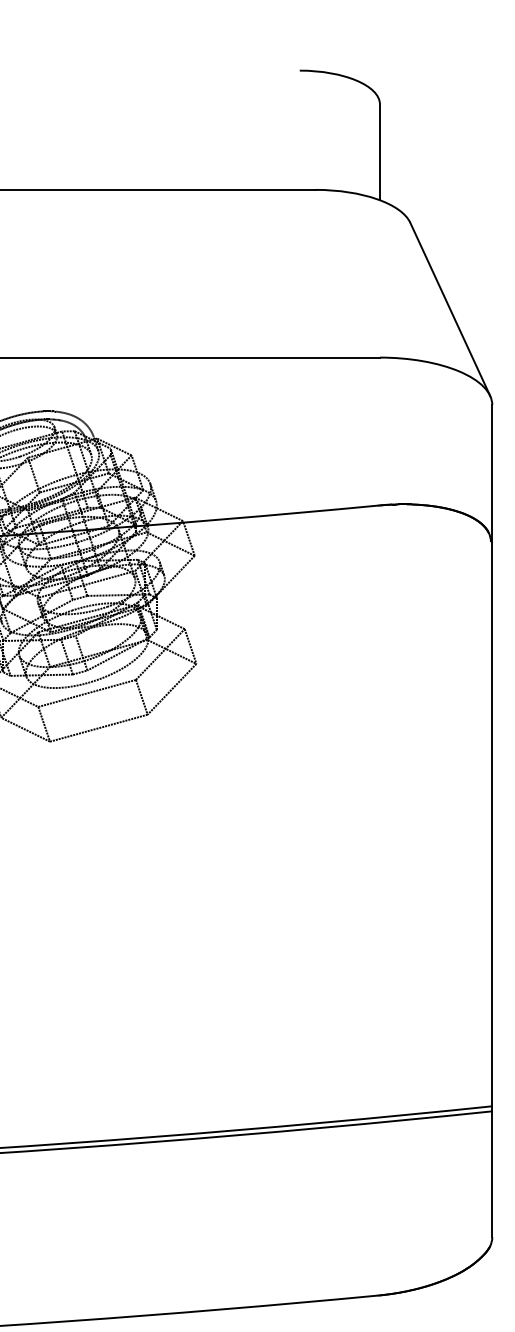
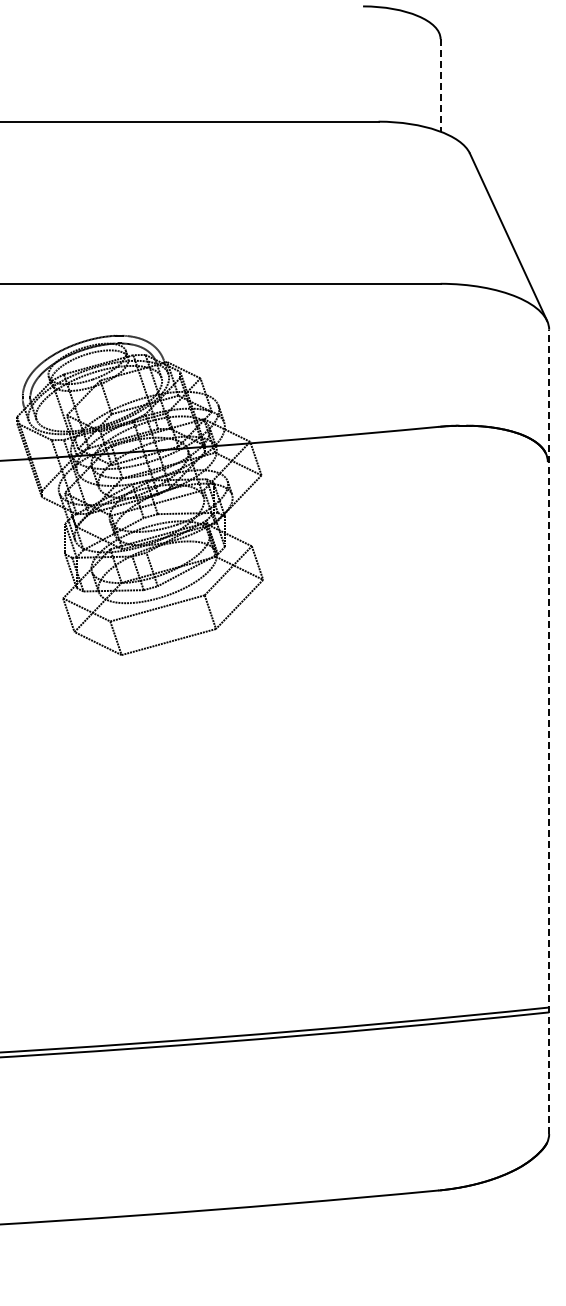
line: (379, 152) -> (440, 85), solid -> dashed
line: (492, 820) -> (549, 731), solid -> dashed

